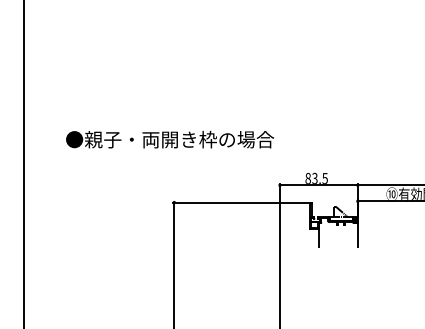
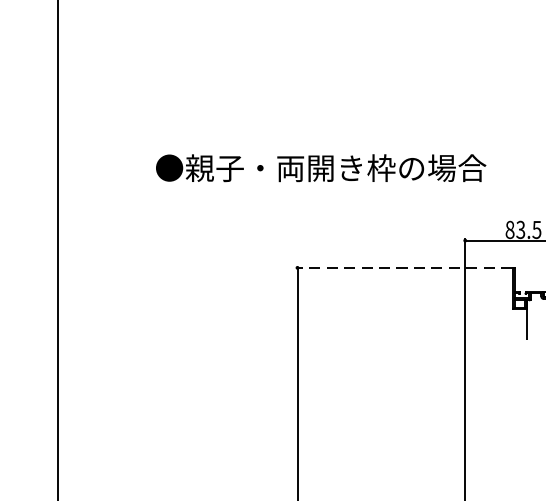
text: (170, 139) -> (321, 167), moved
line: (240, 202) -> (402, 267), solid -> dashed

